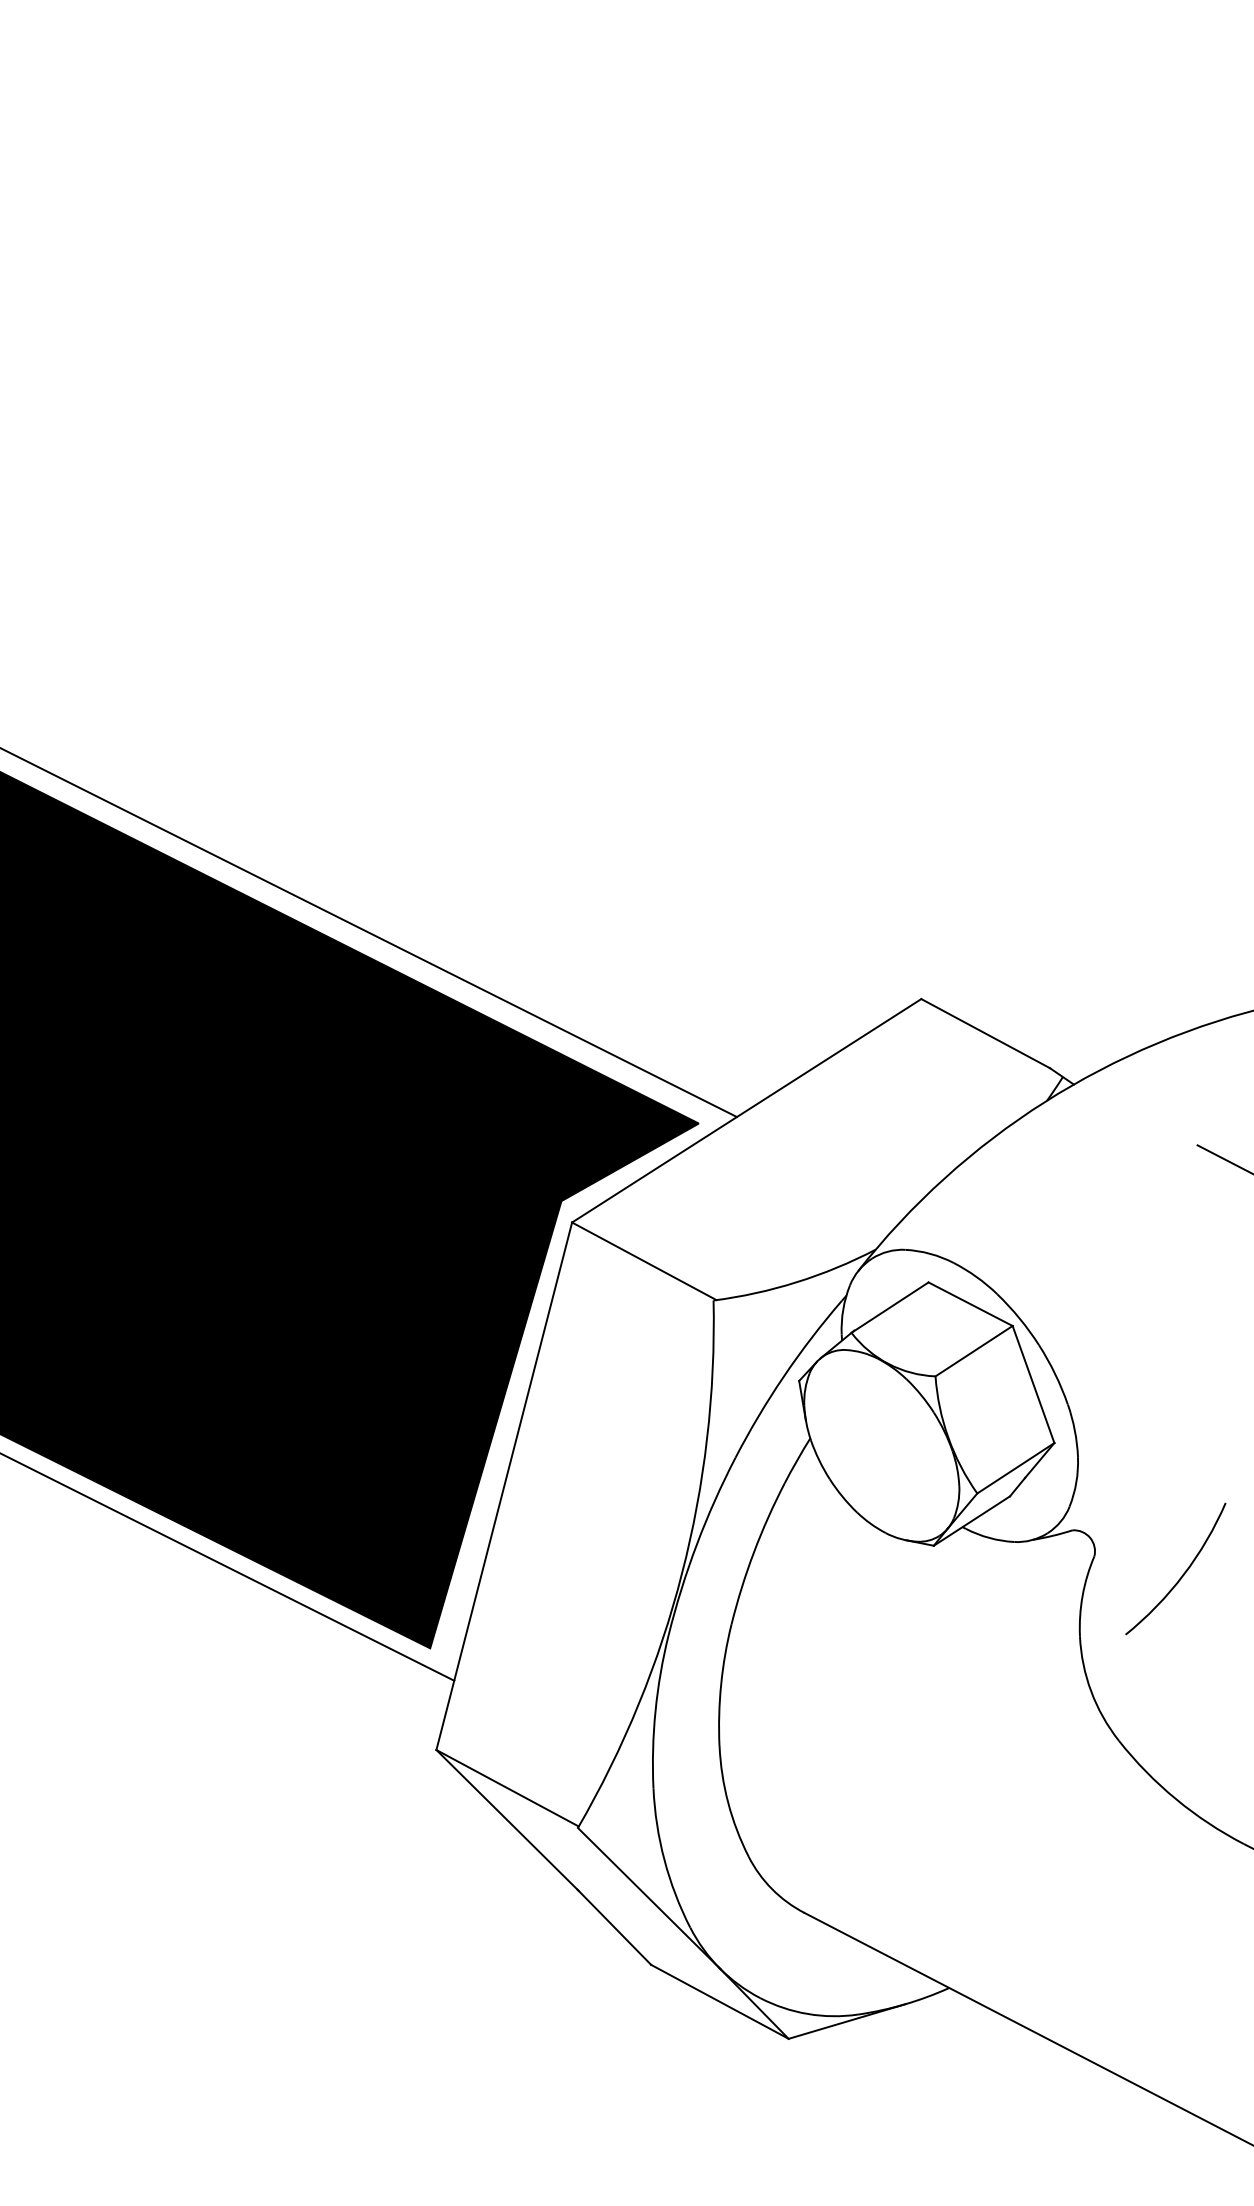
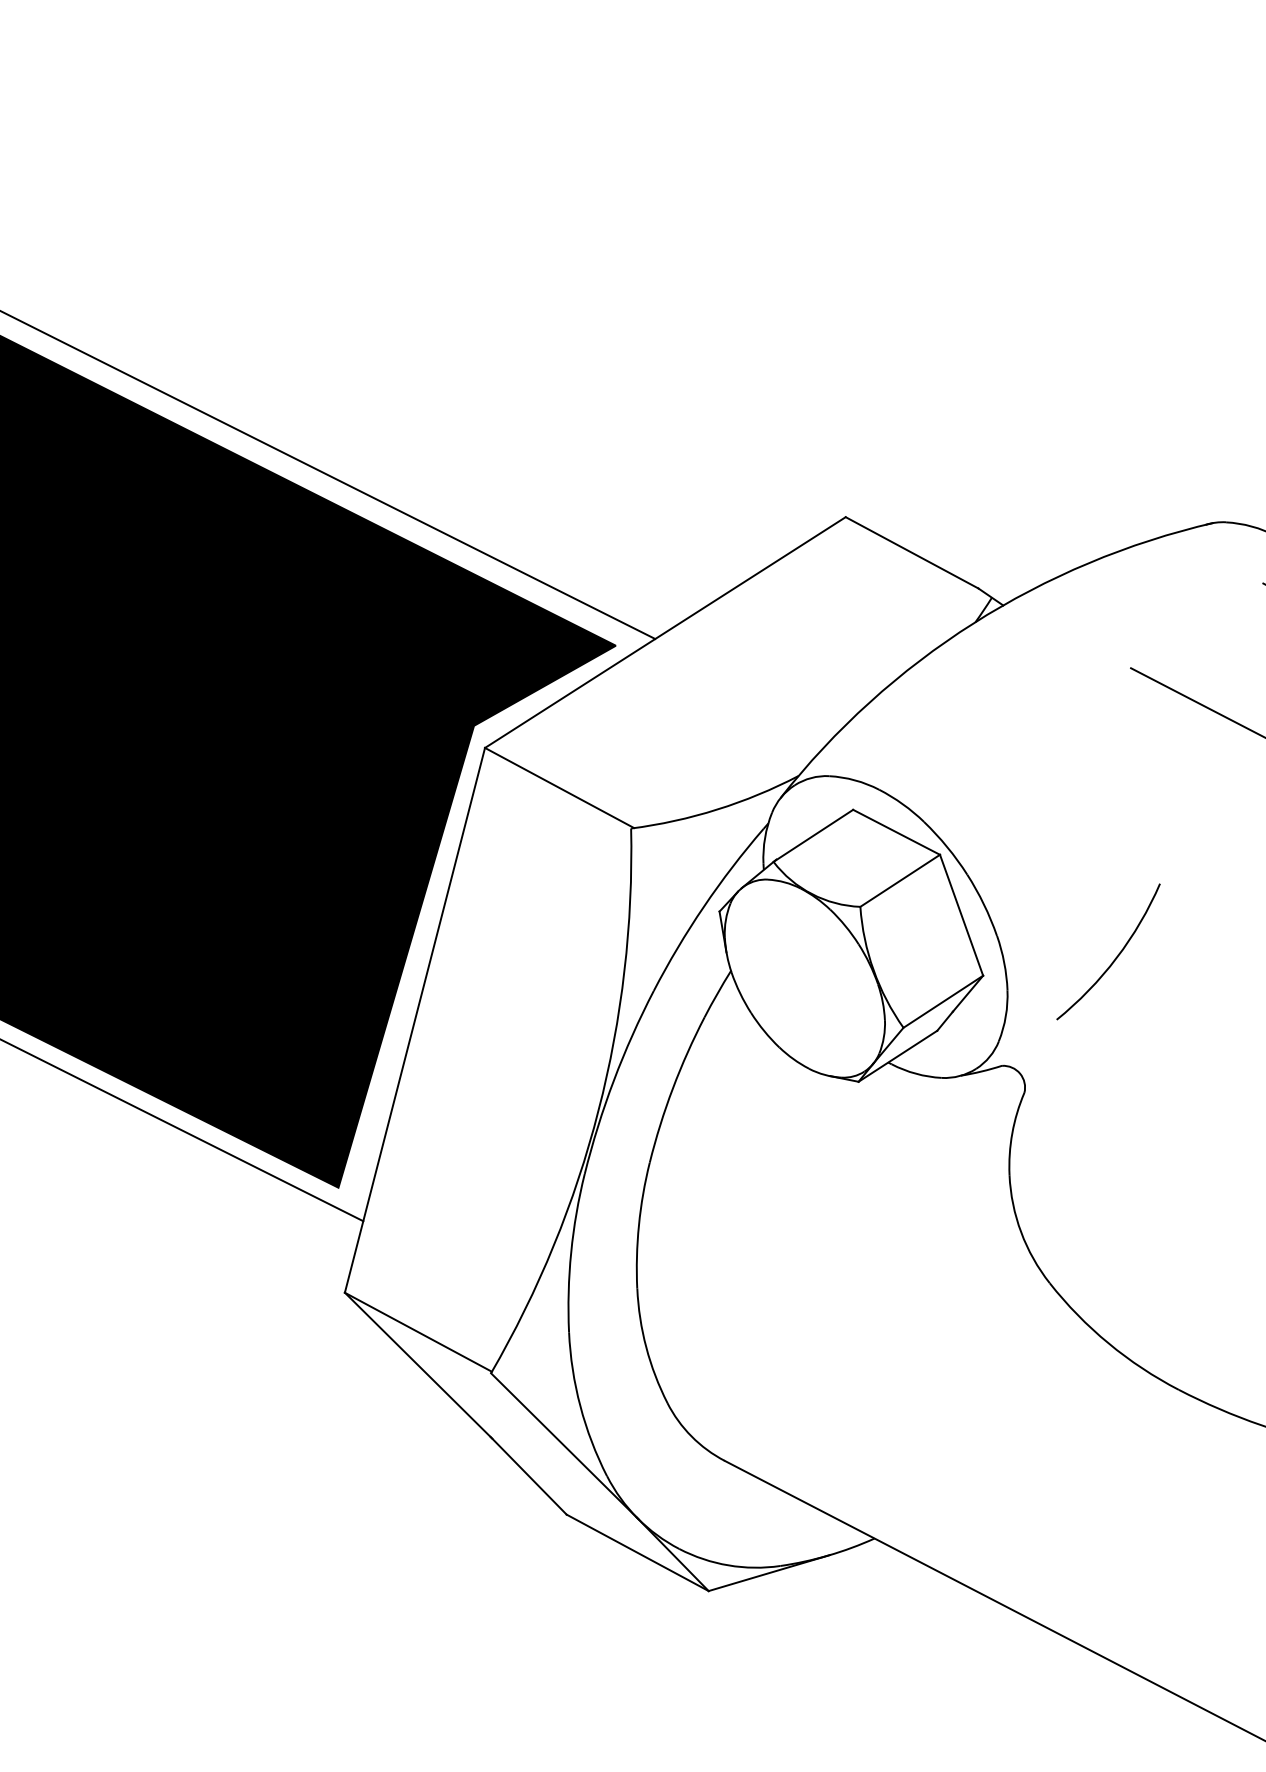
arc: (1182, 1574) -> (1115, 957), moved

